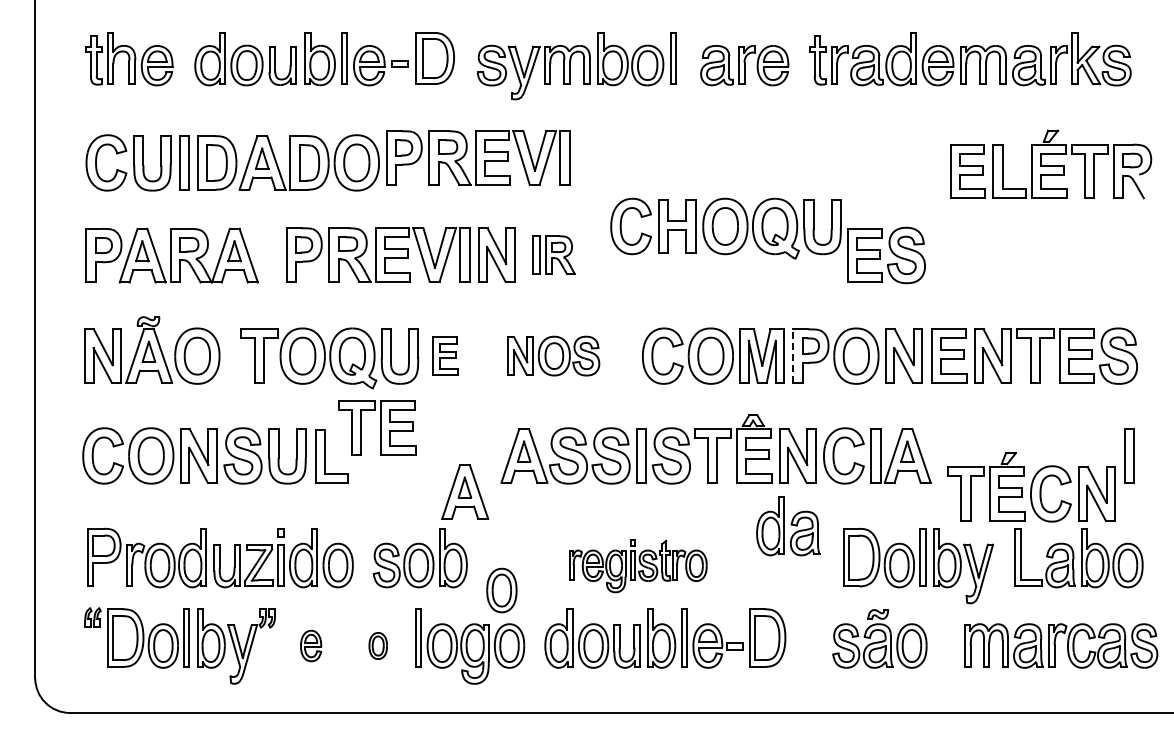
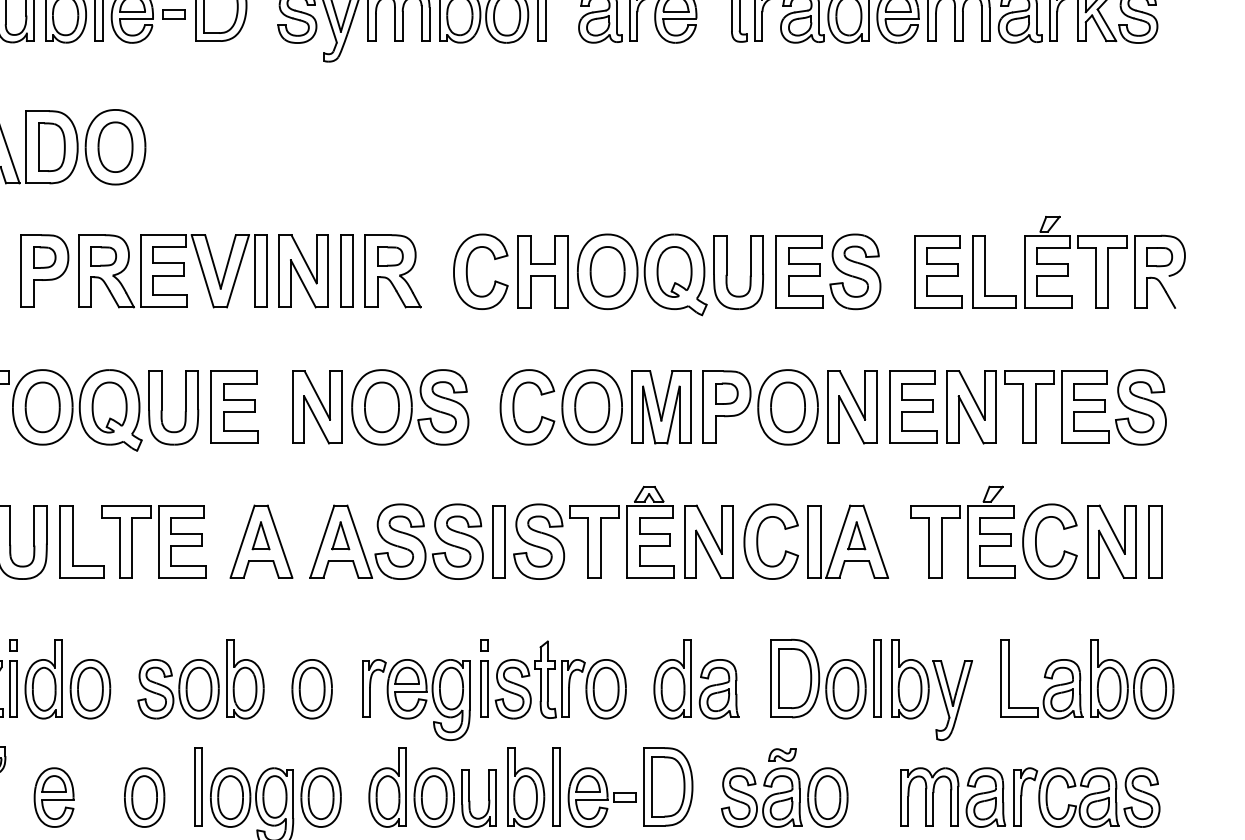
part: (478, 157) -> (279, 139), removed
part: (1051, 164) -> (1050, 262), moved
part: (725, 228) -> (607, 274), moved
part: (553, 254) -> (380, 270), size x1.43
part: (445, 355) -> (234, 406), size x1.43
part: (553, 355) -> (380, 406), size x1.43
line: (793, 356) -> (703, 407), dashed -> solid
part: (377, 427) -> (154, 541), moved
part: (1031, 487) -> (1023, 533), moved
part: (465, 491) -> (261, 541), moved
part: (788, 526) -> (696, 679), moved
part: (638, 566) -> (494, 690), size x1.43
part: (501, 590) -> (311, 689), moved
part: (879, 638) -> (784, 787), moved
part: (310, 645) -> (53, 796), size x1.43
part: (377, 645) -> (143, 796), size x1.67
part: (1061, 645) -> (1030, 796), moved

